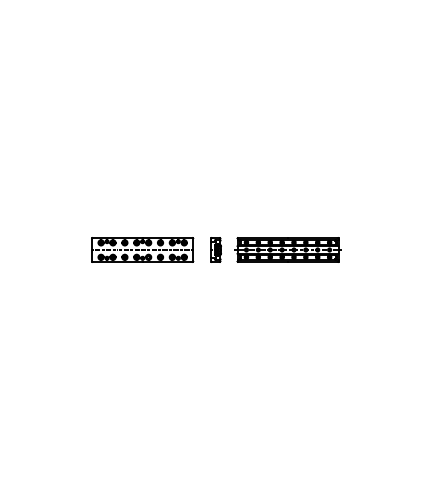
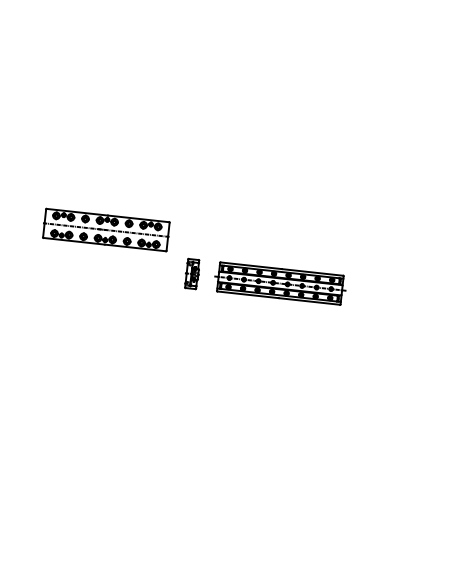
part: (142, 249) -> (106, 229), moved

